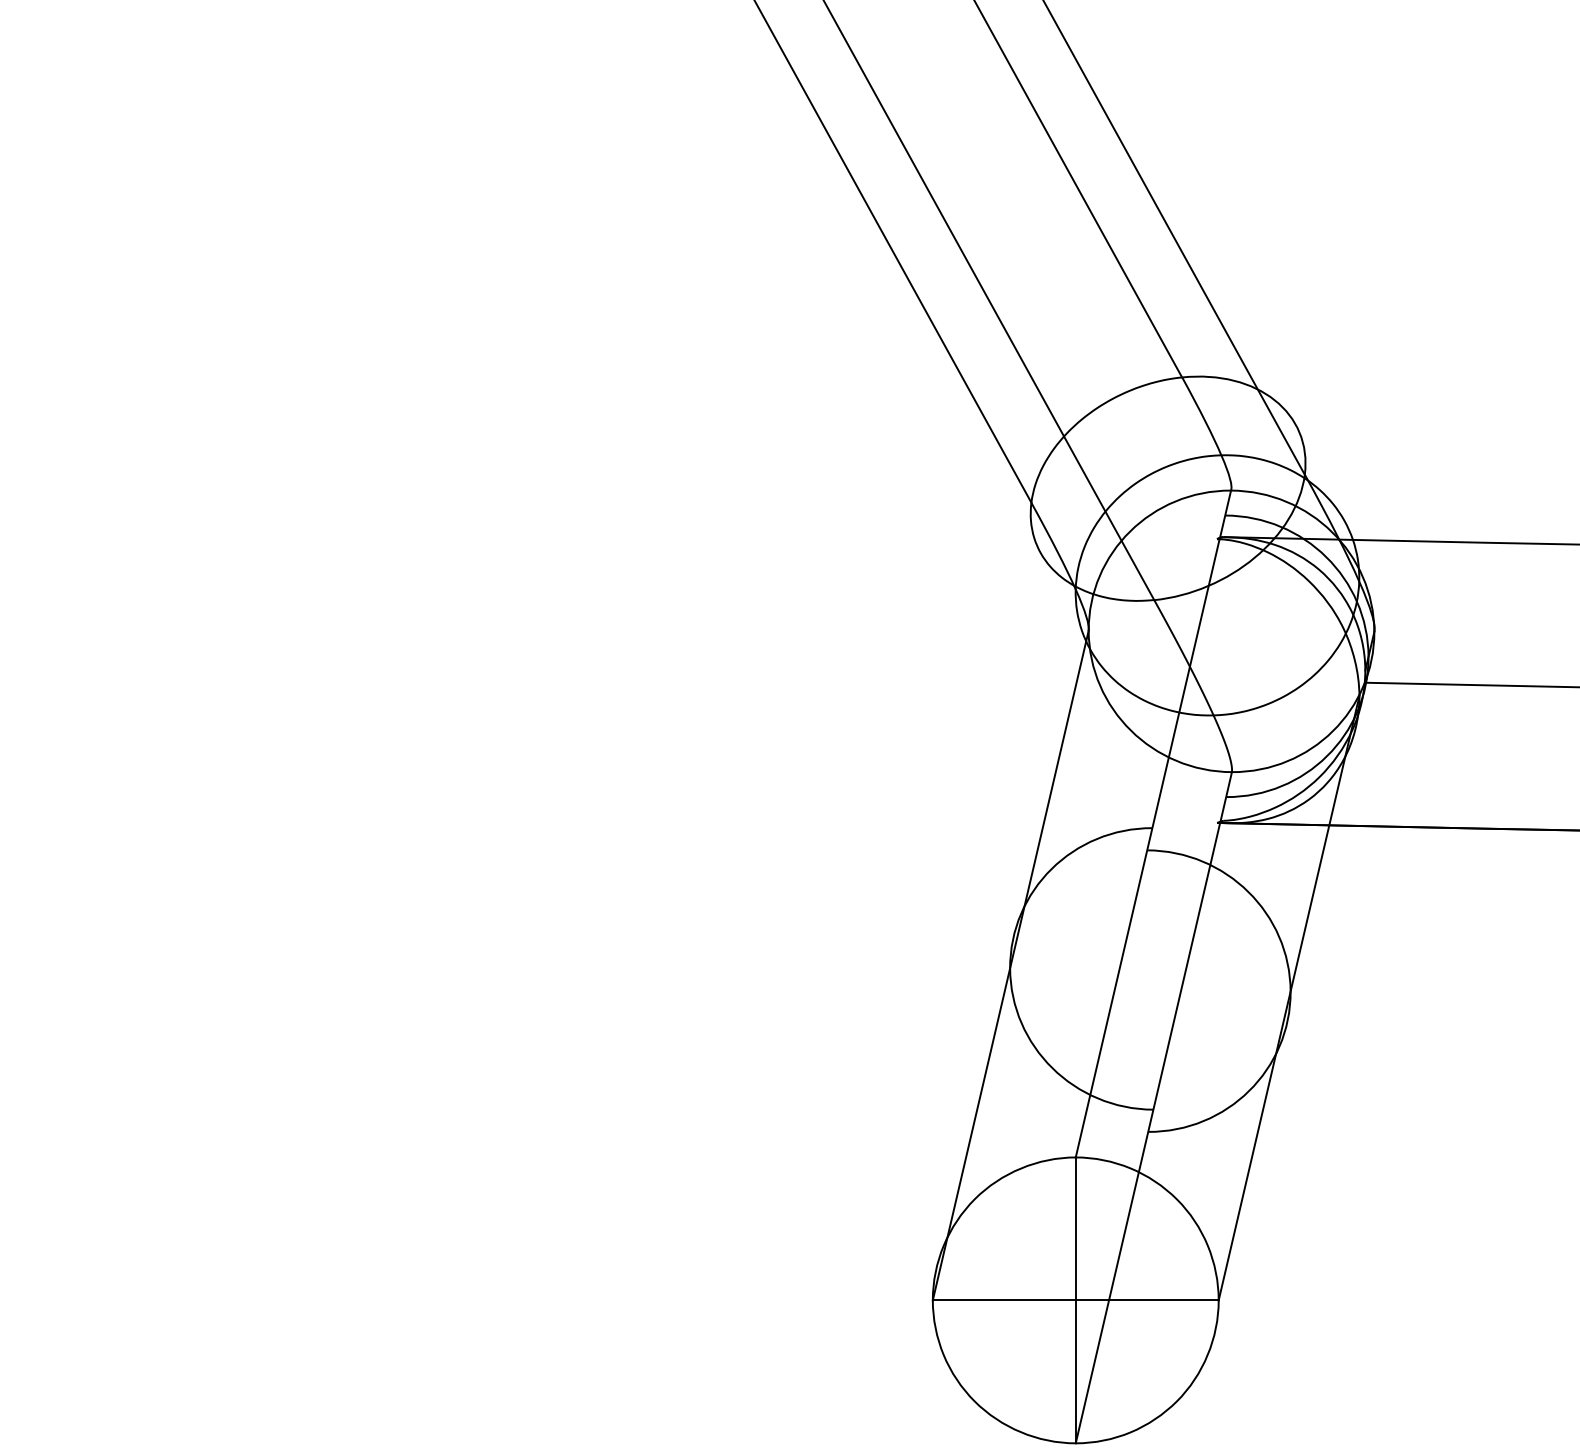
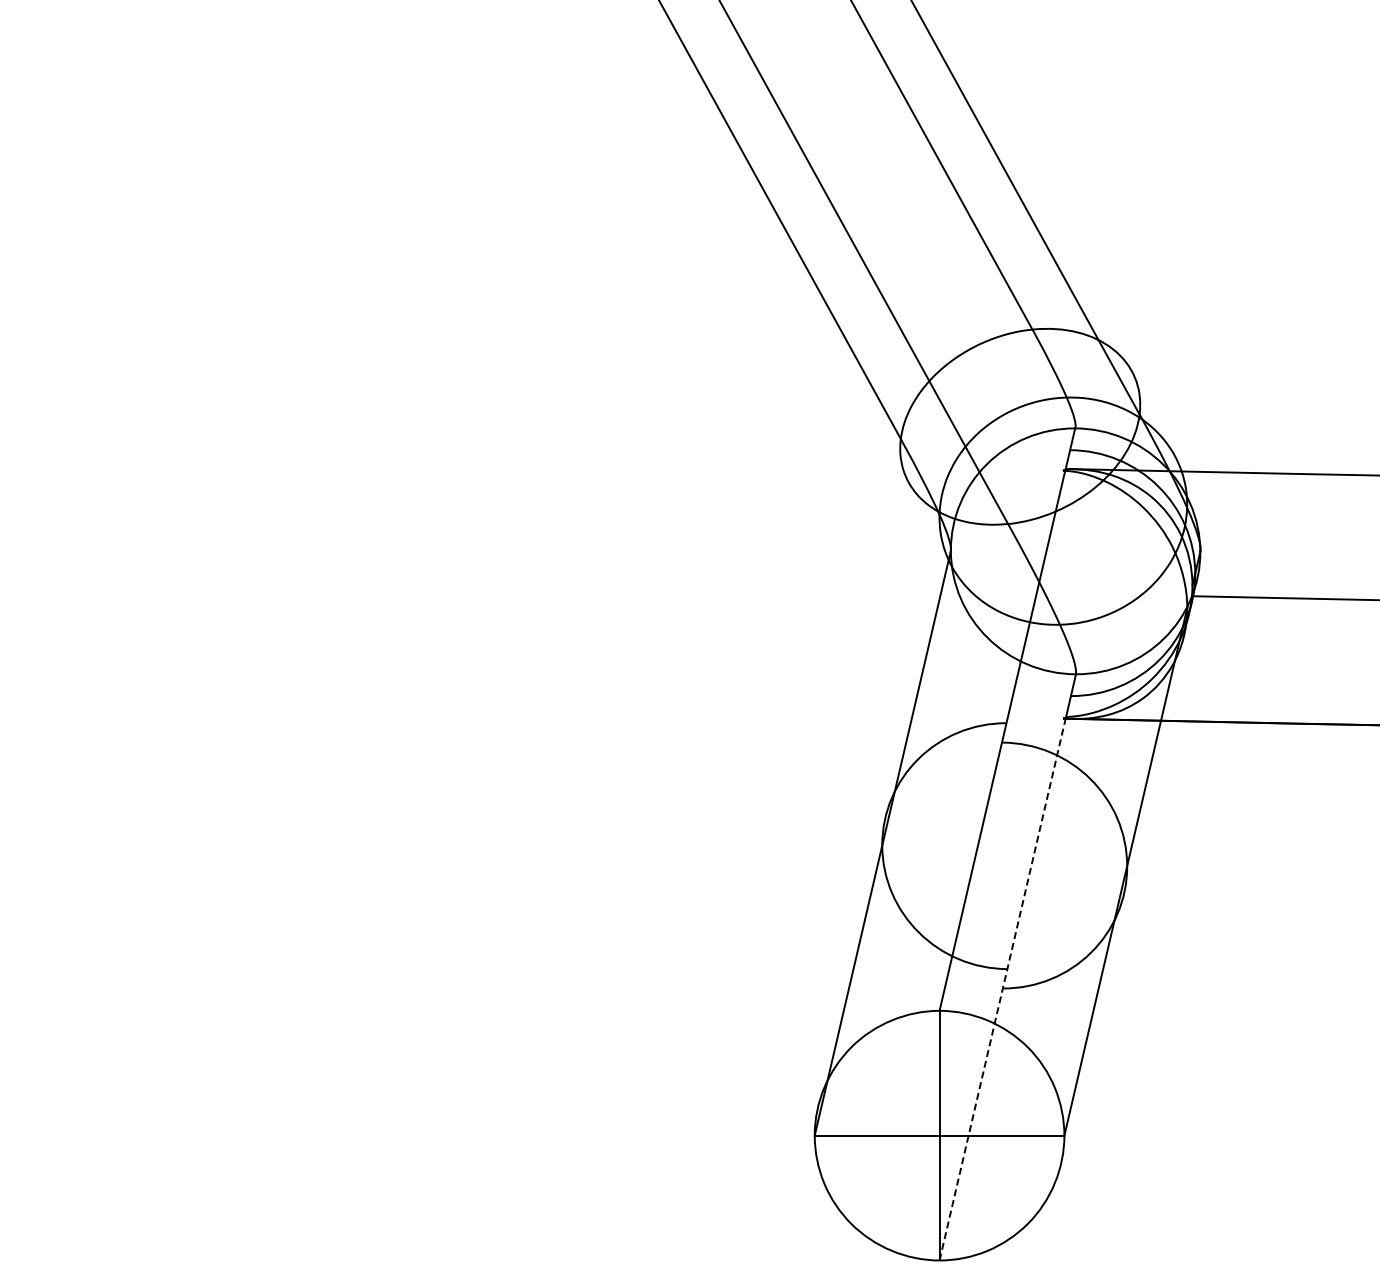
line: (1147, 1133) -> (1002, 989), solid -> dashed

